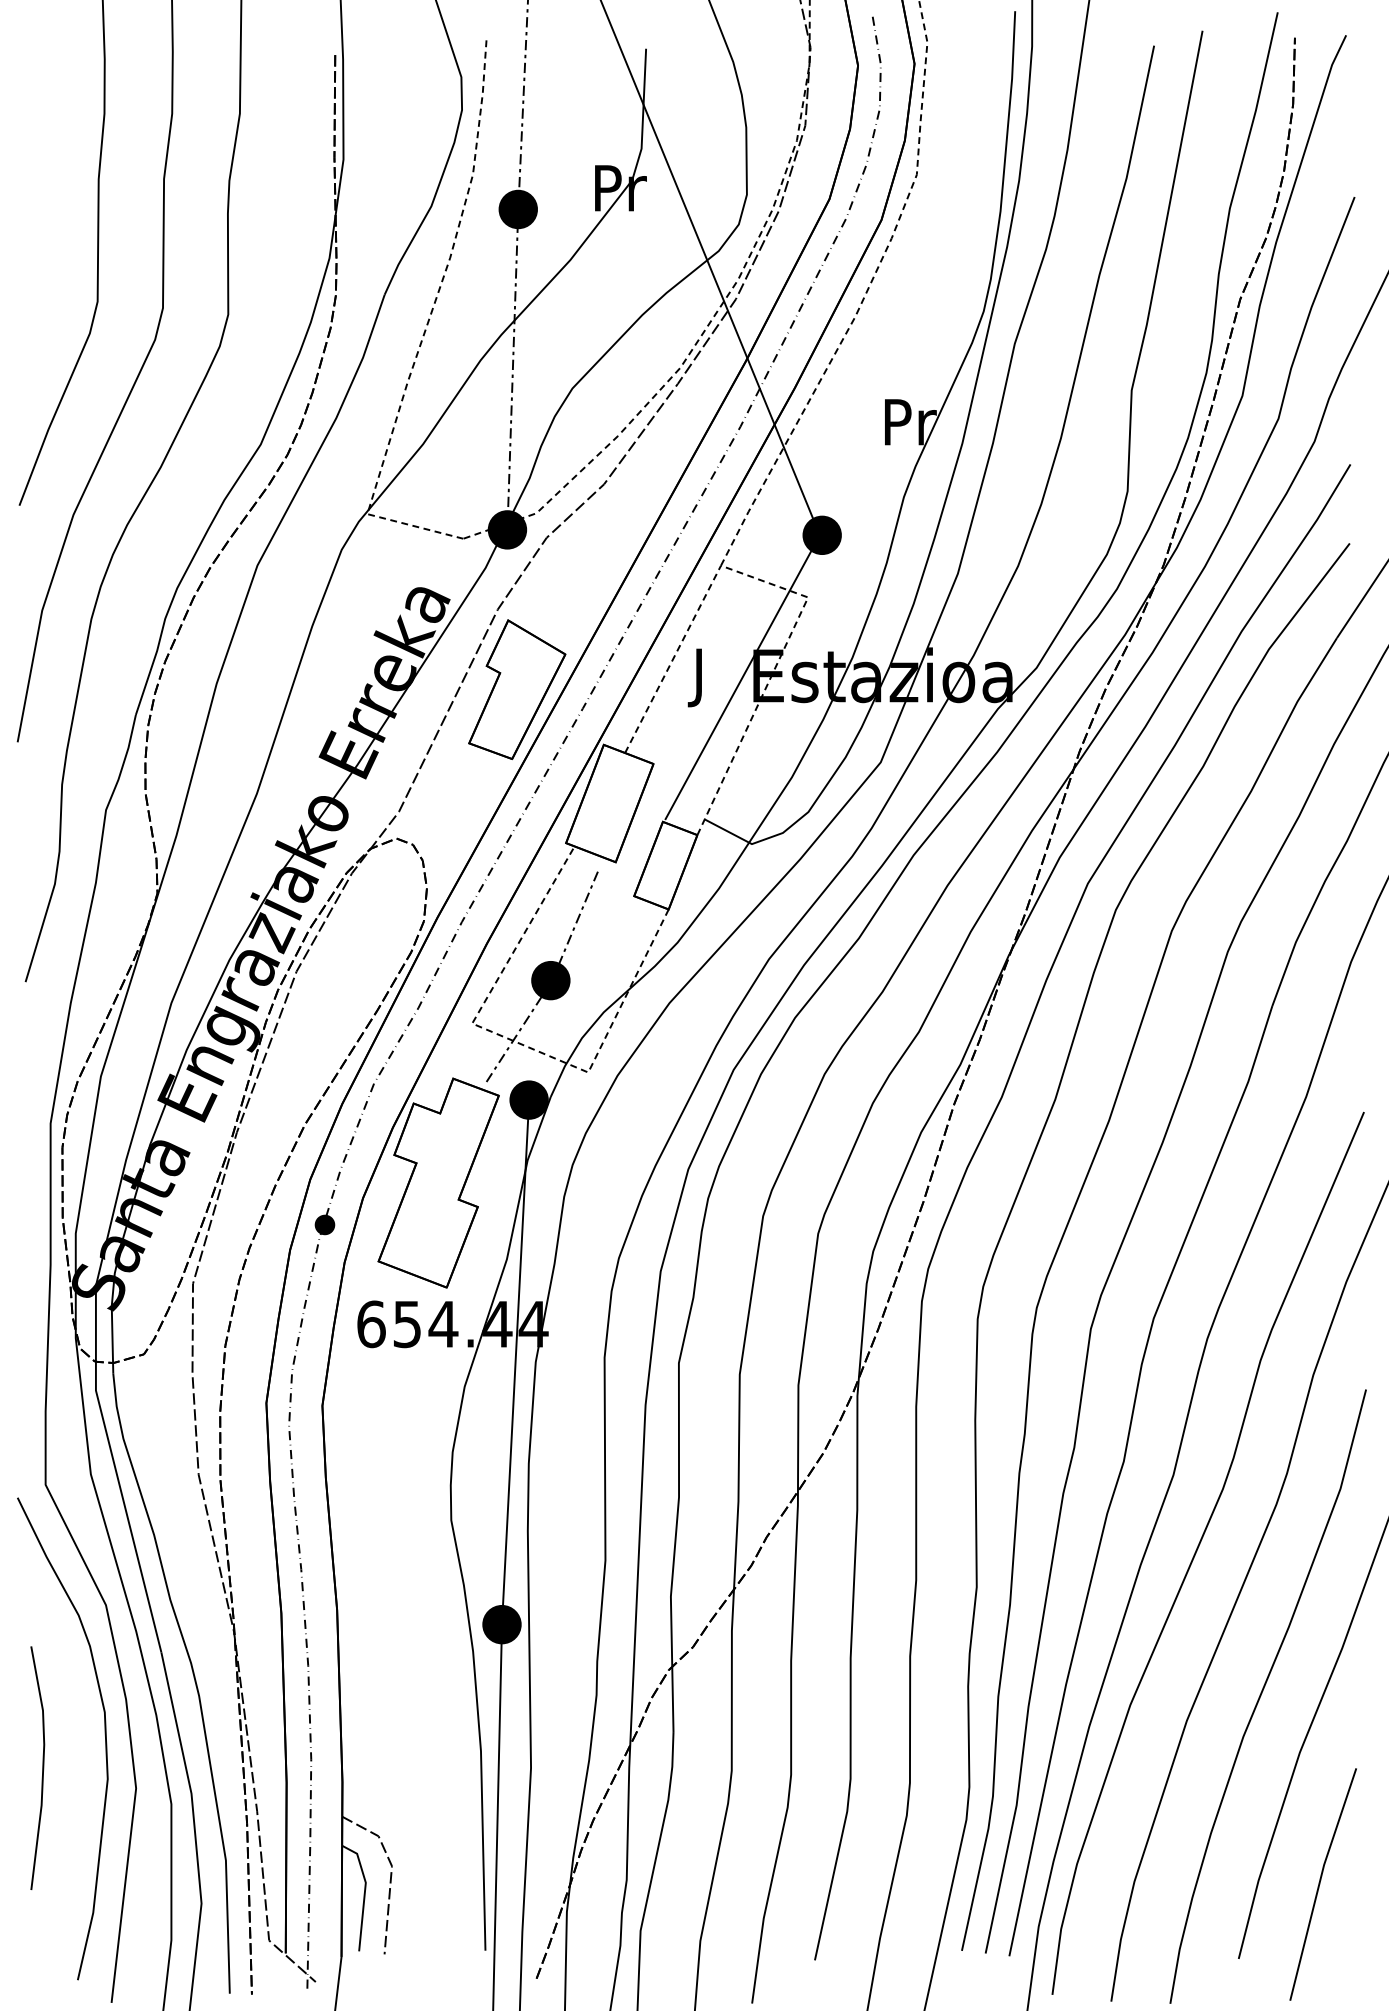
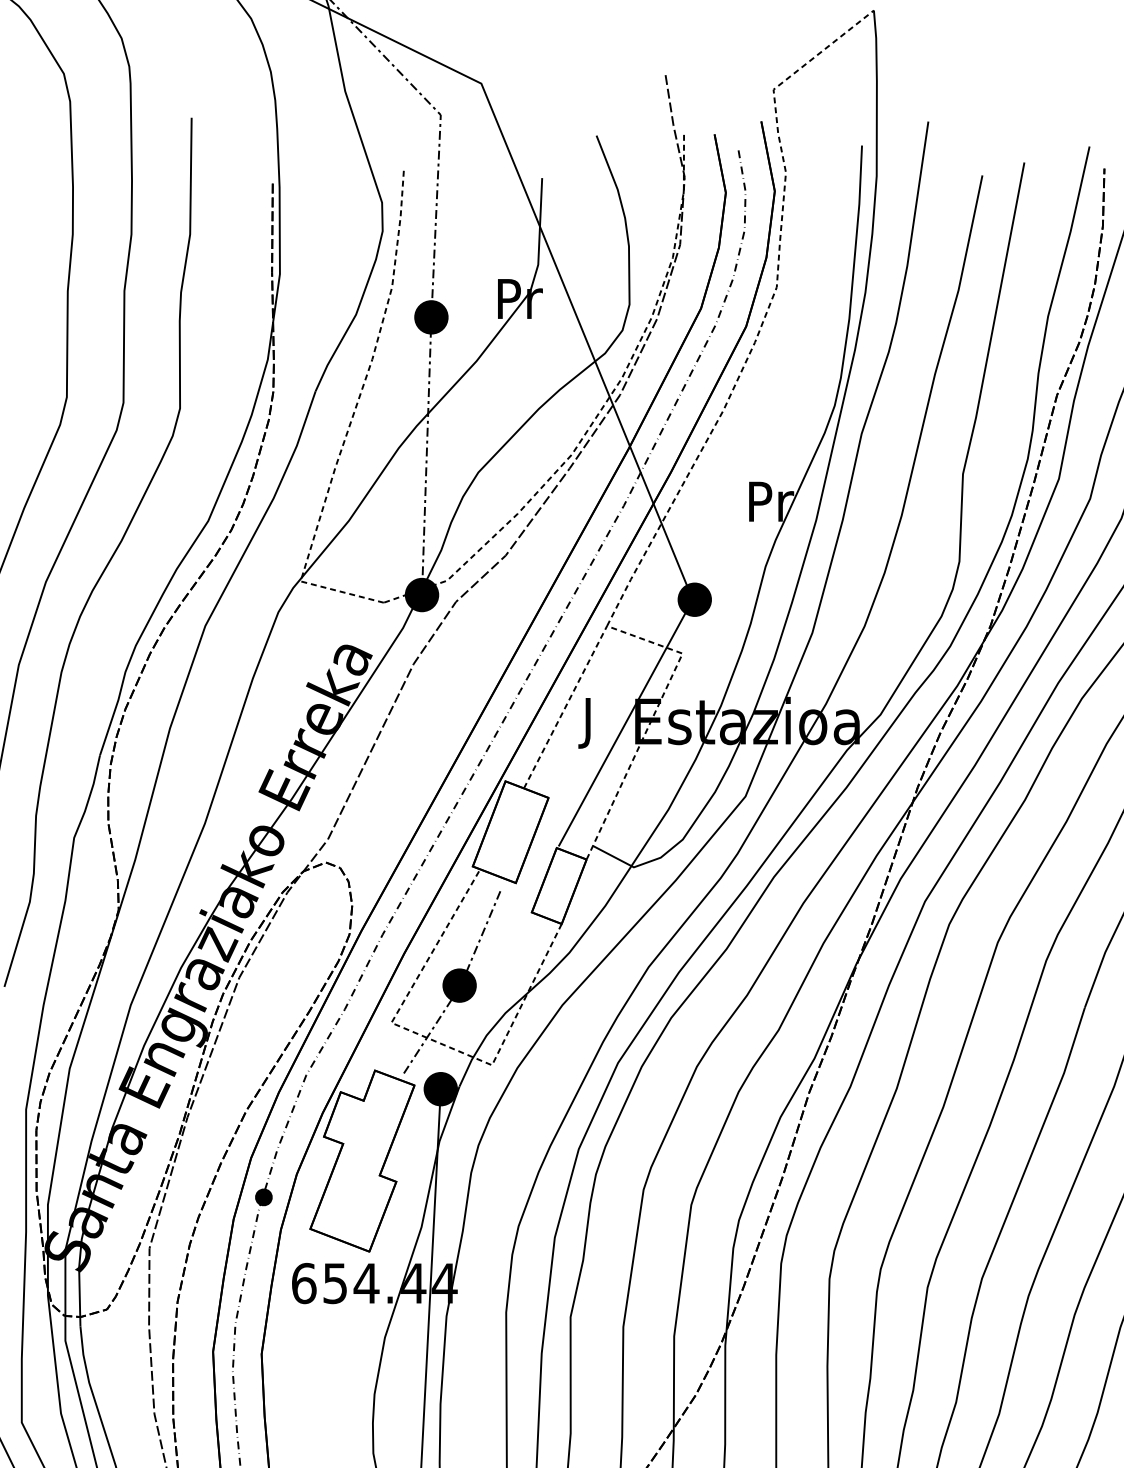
part: (517, 689) -> (430, 733), removed

